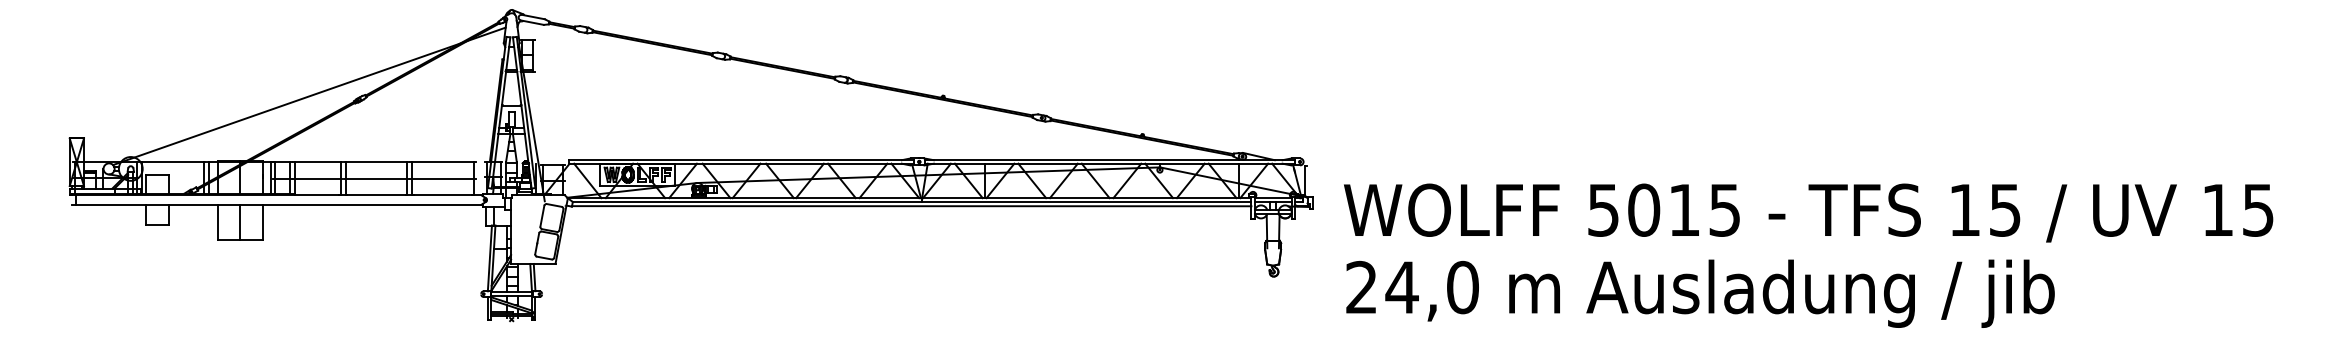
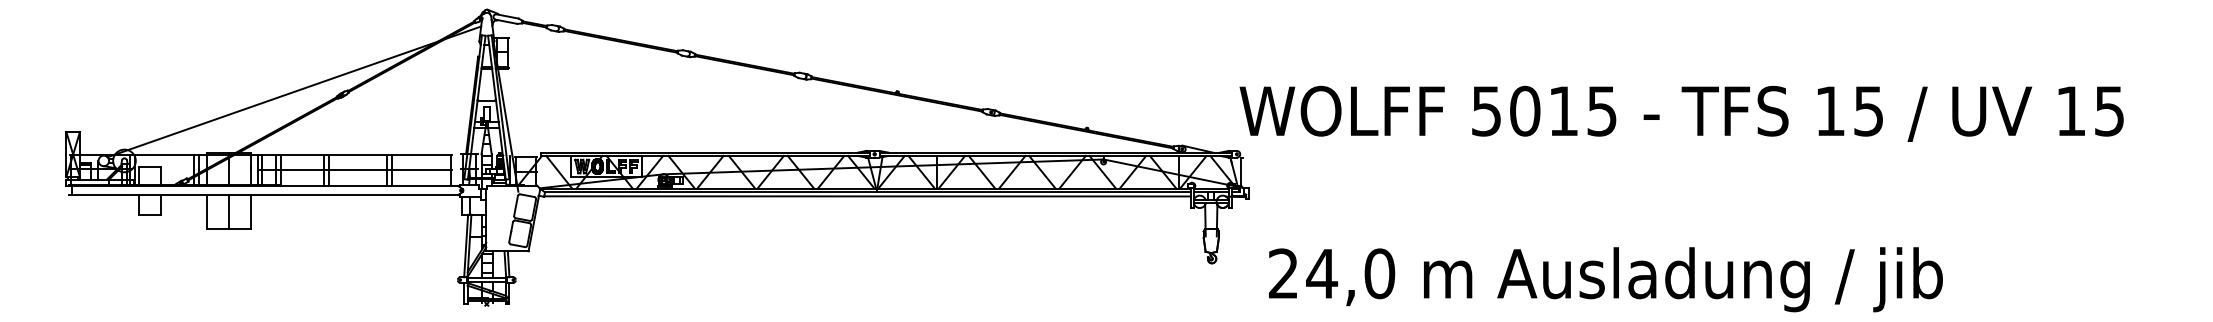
text: (1808, 212) -> (1681, 113), moved
text: (1700, 293) -> (1605, 279), moved

